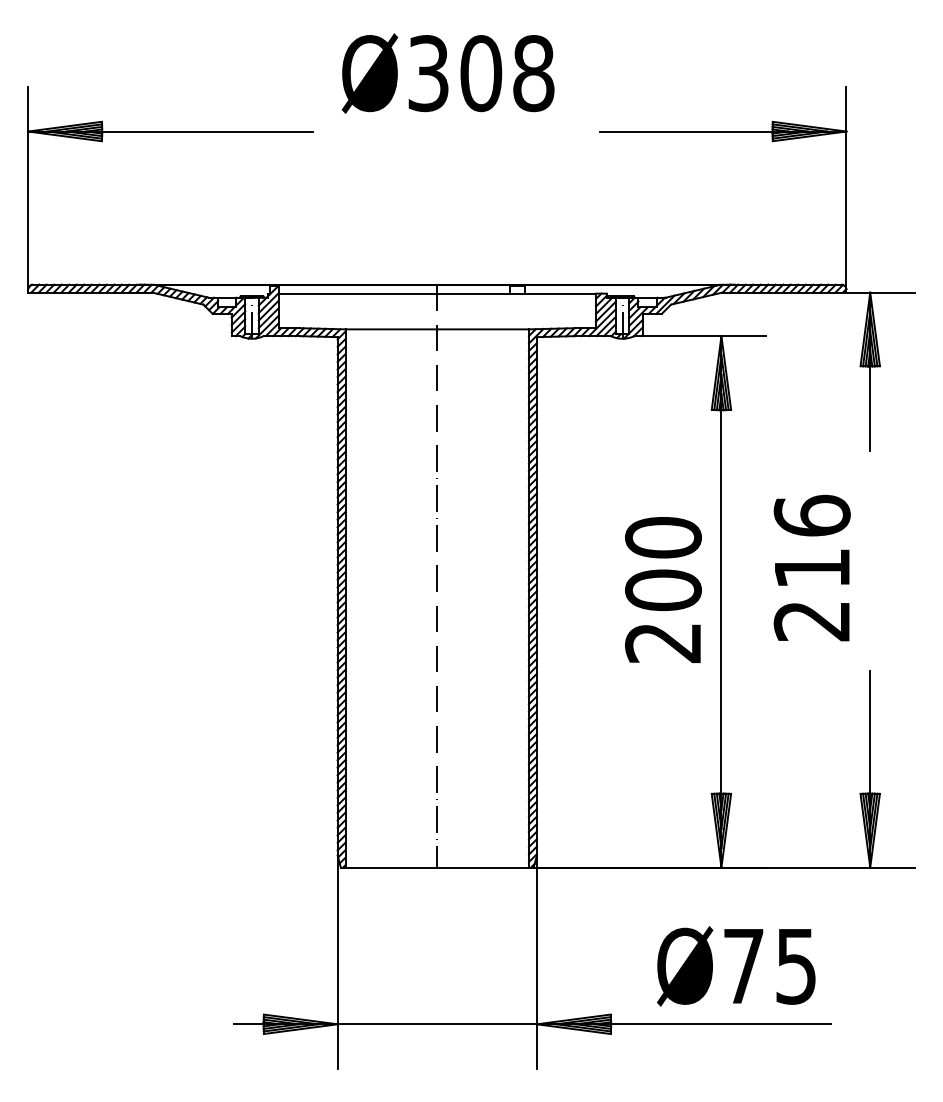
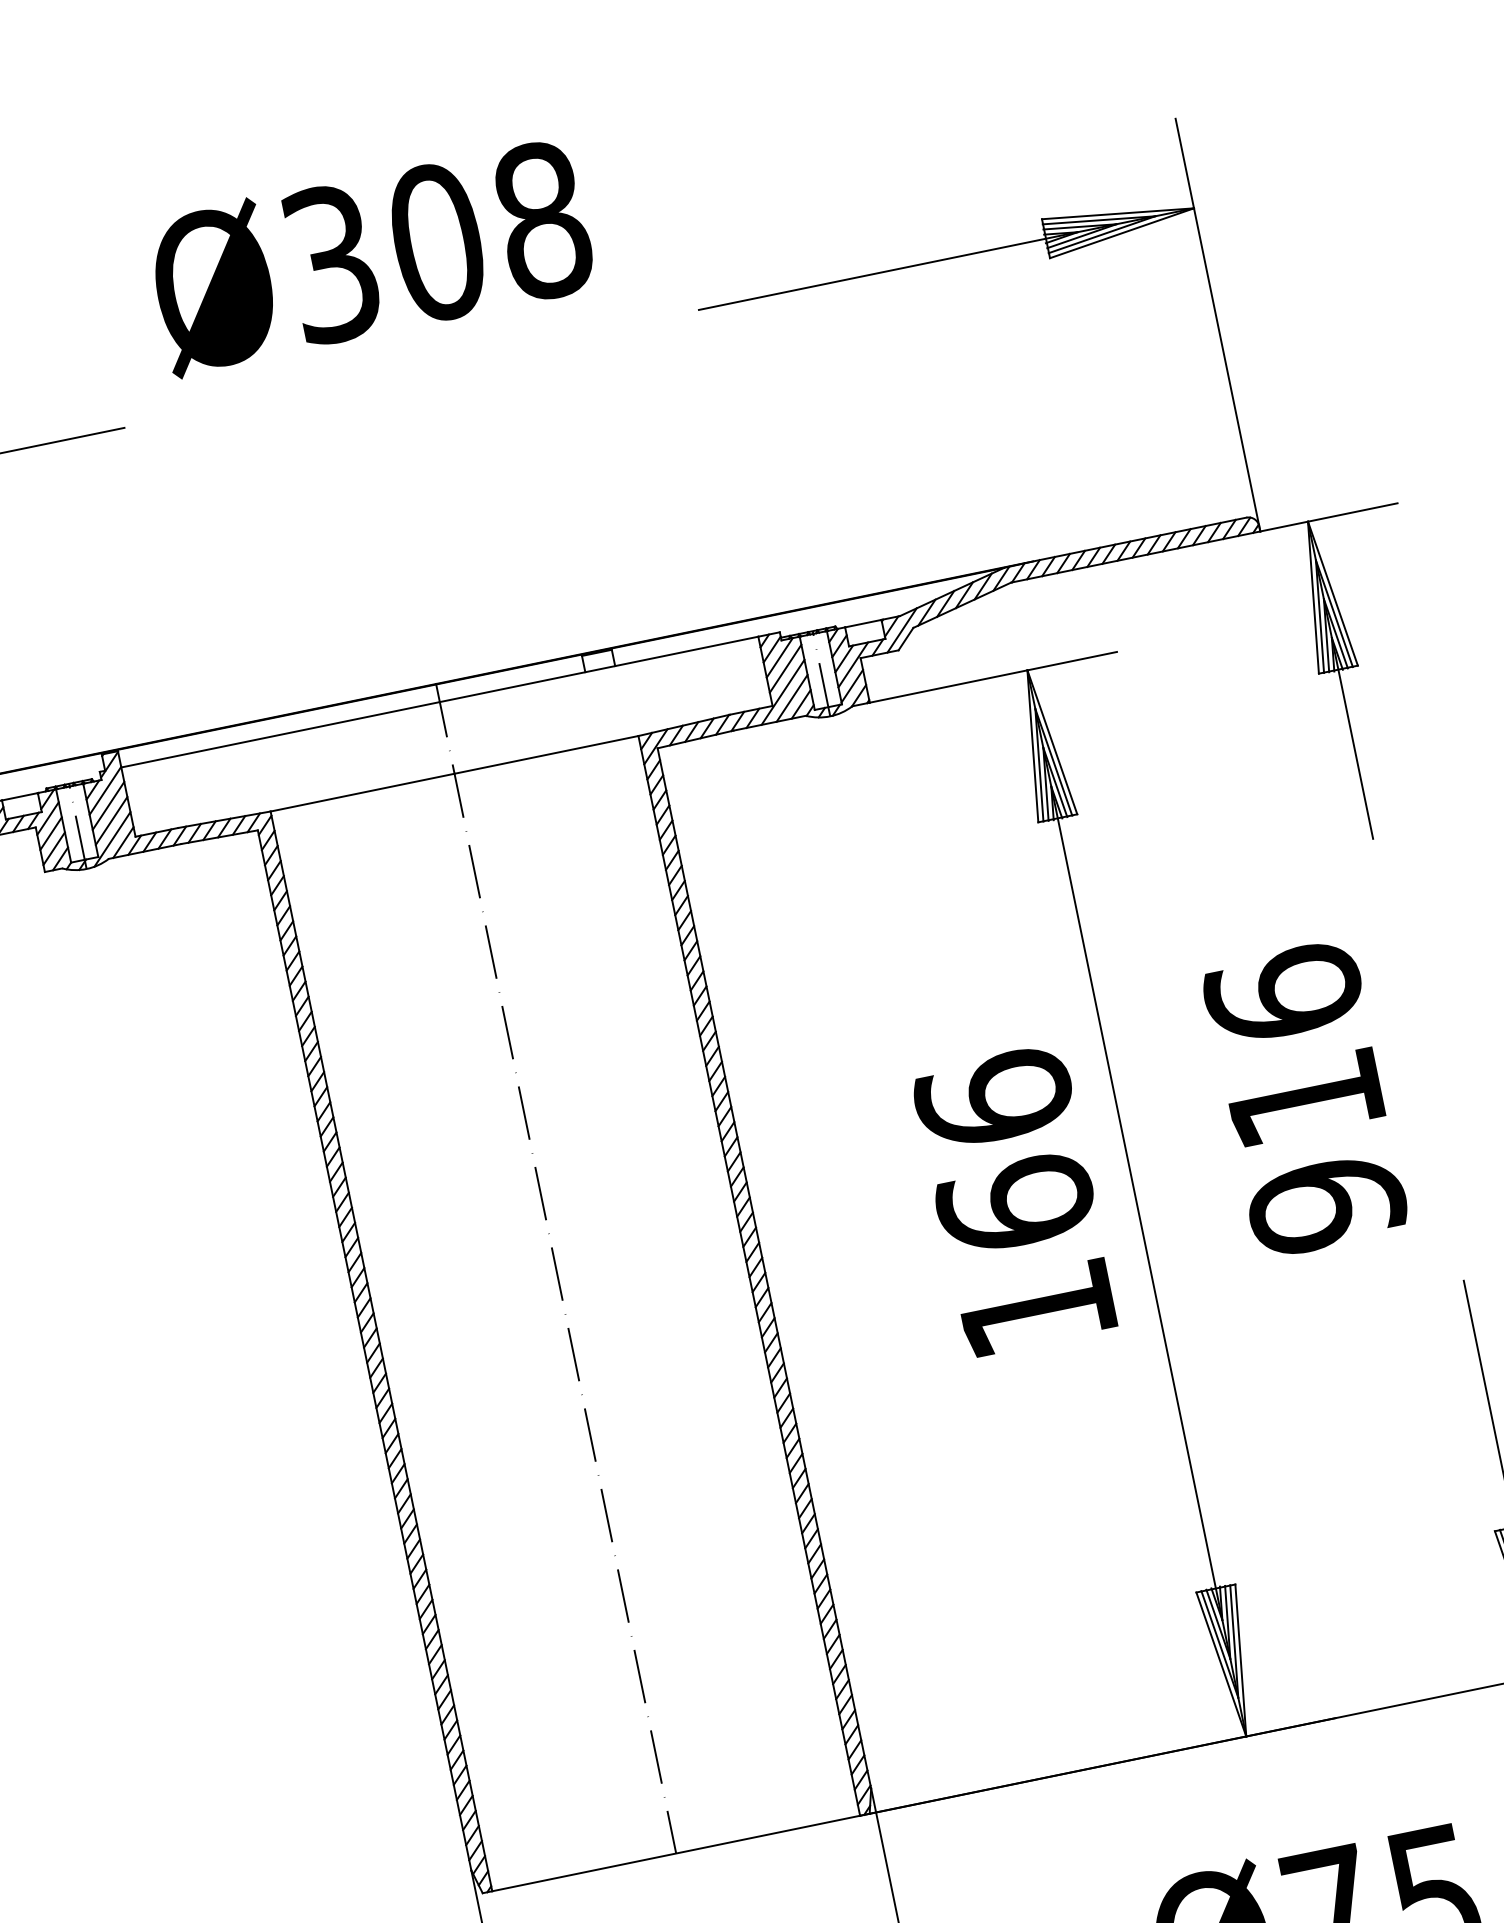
text: (663, 589) -> (1015, 1202), 200 -> 166
text: (811, 621) -> (1325, 1205), 216 -> 916

